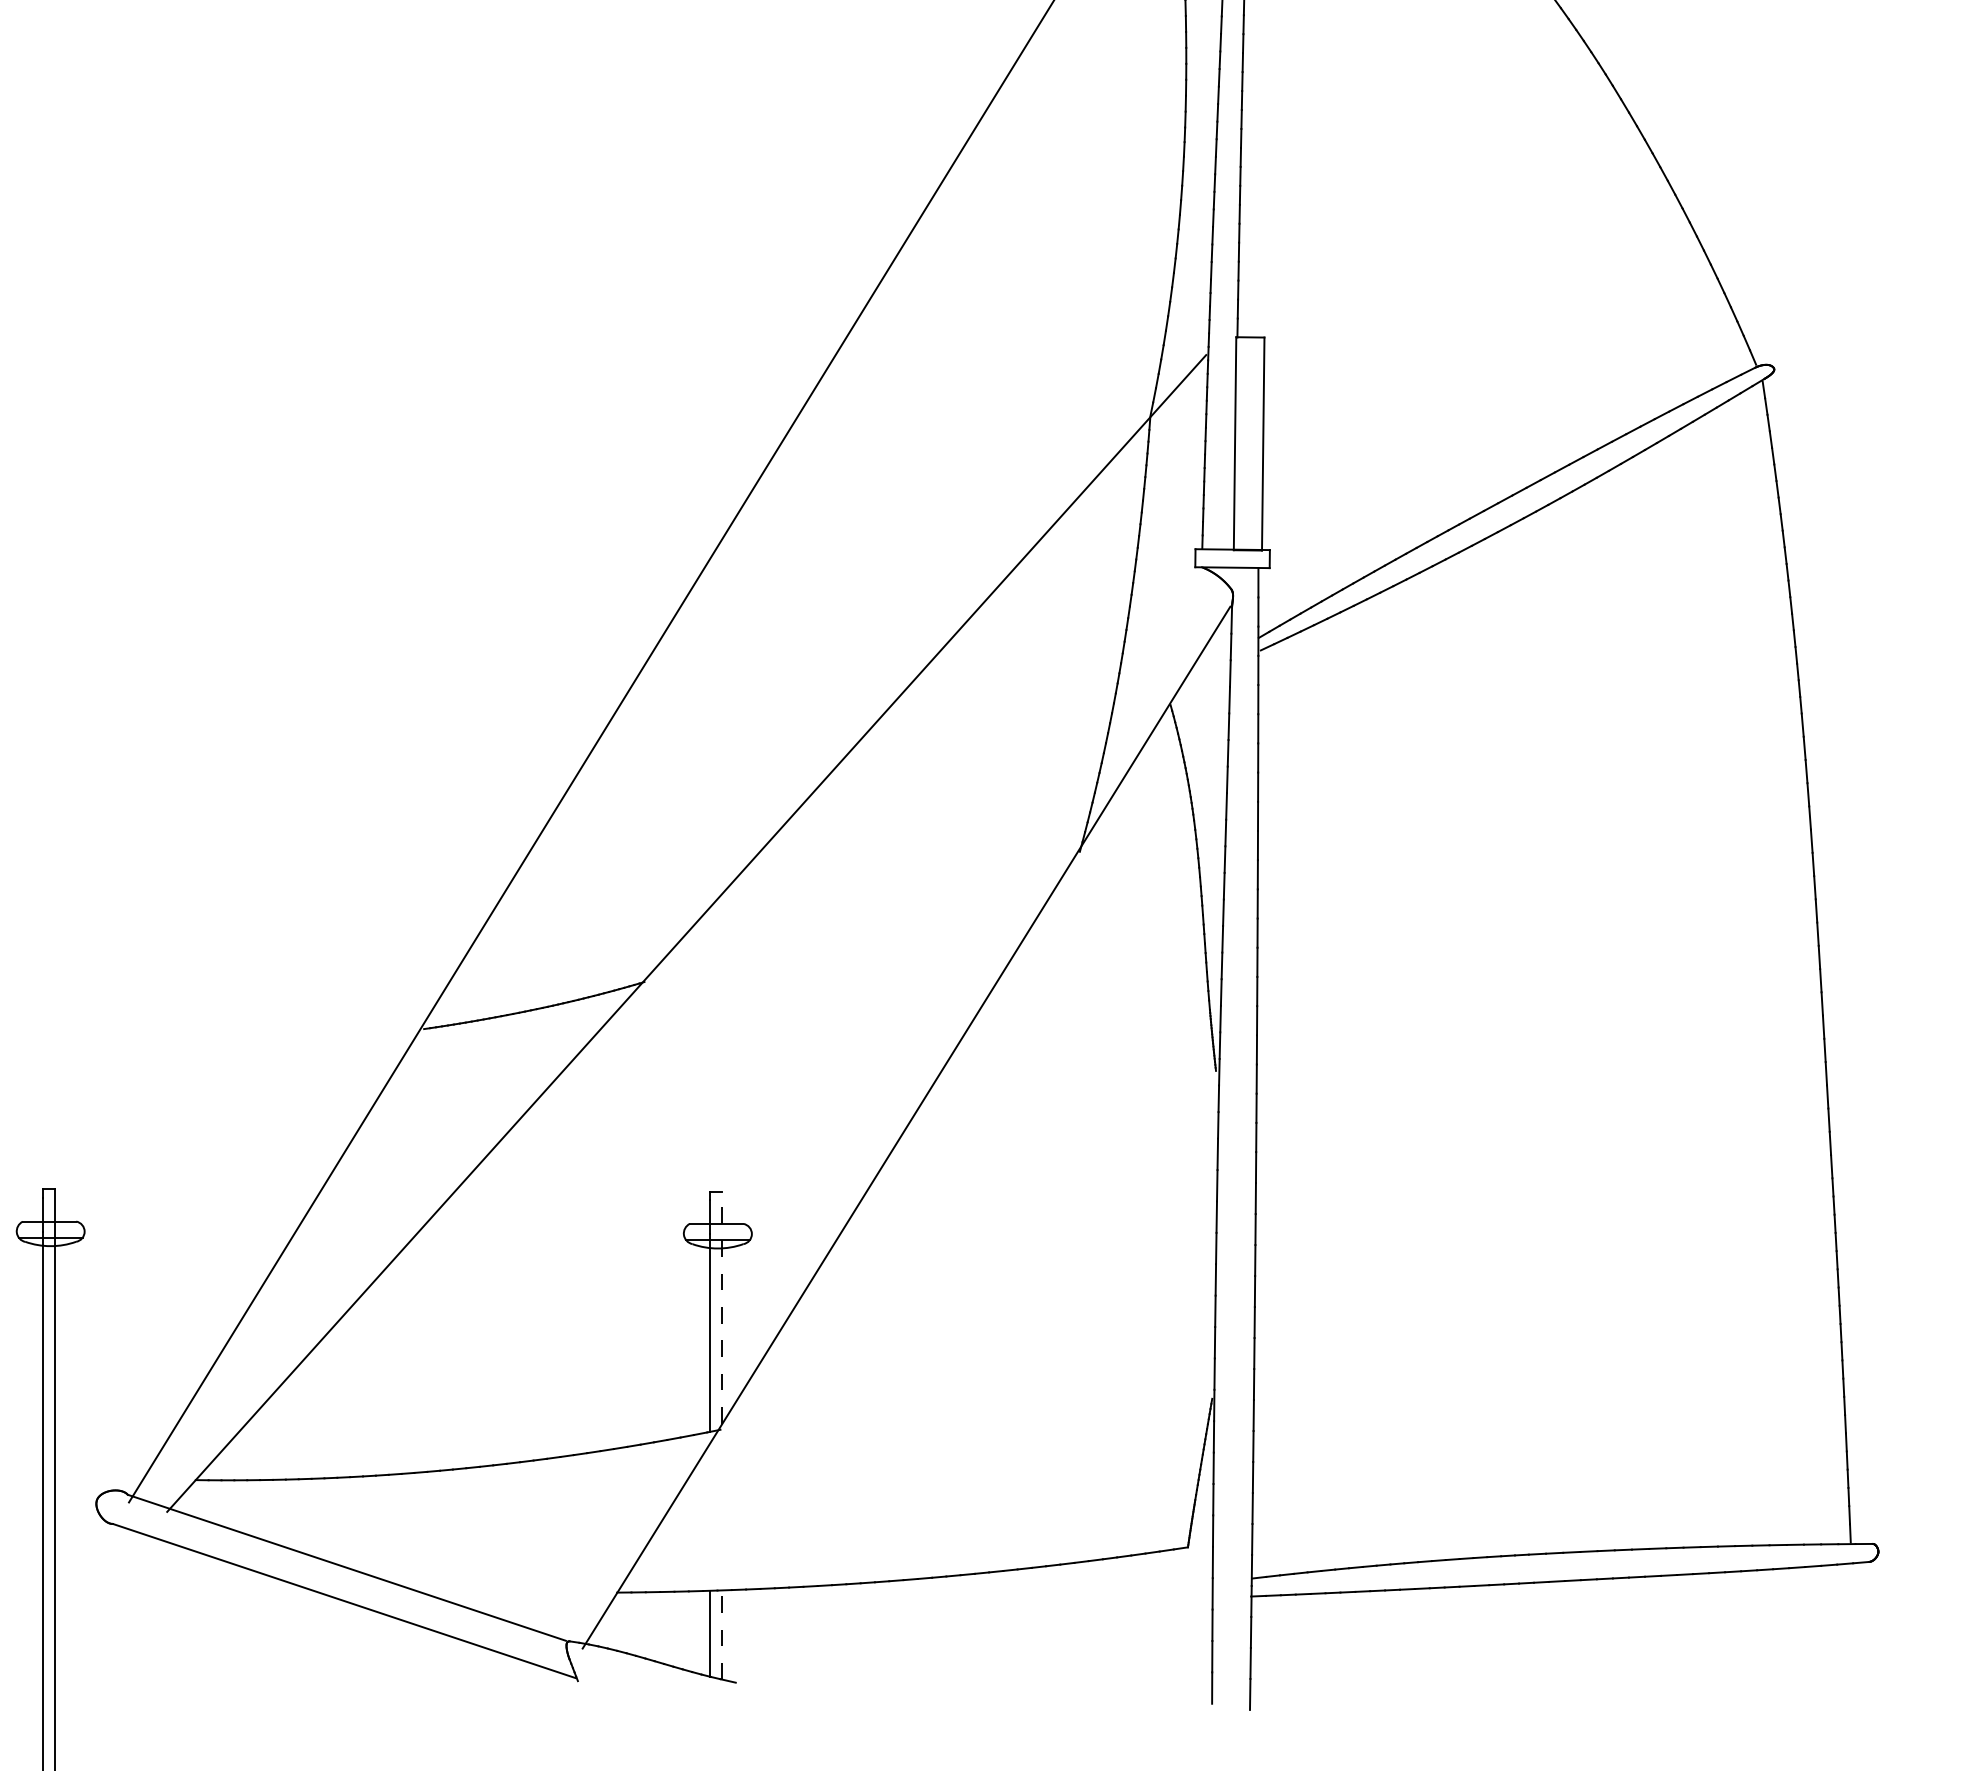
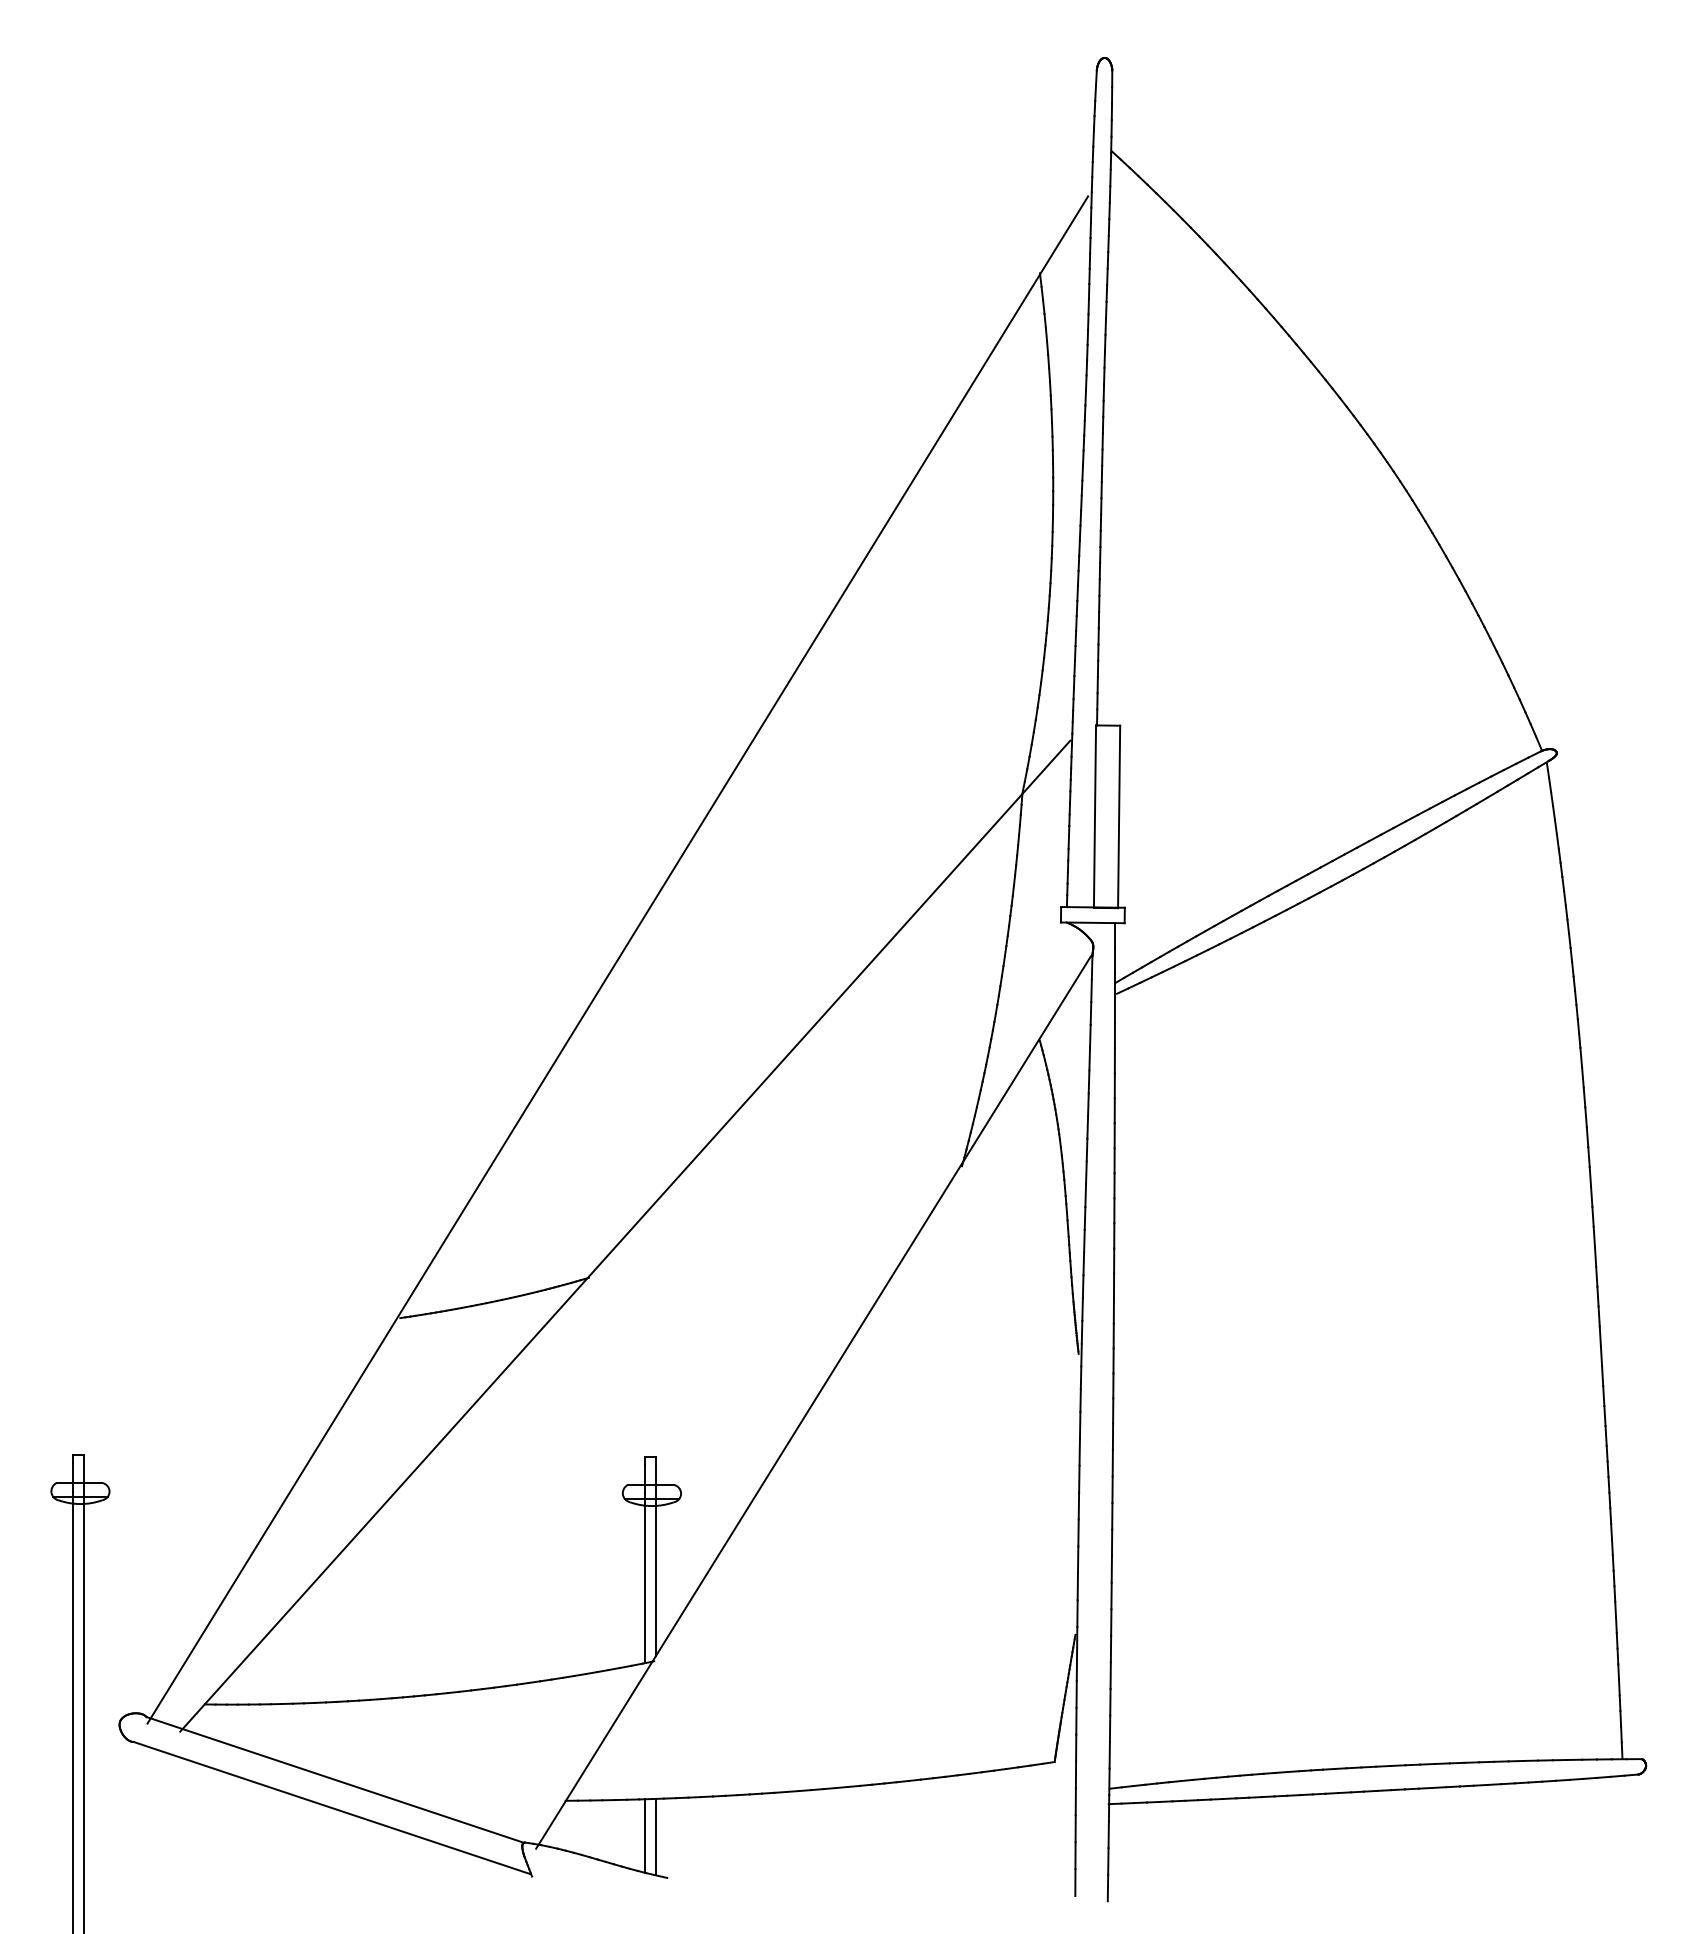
line: (721, 1307) -> (655, 1556), dashed -> solid
line: (721, 1634) -> (655, 1836), dashed -> solid

